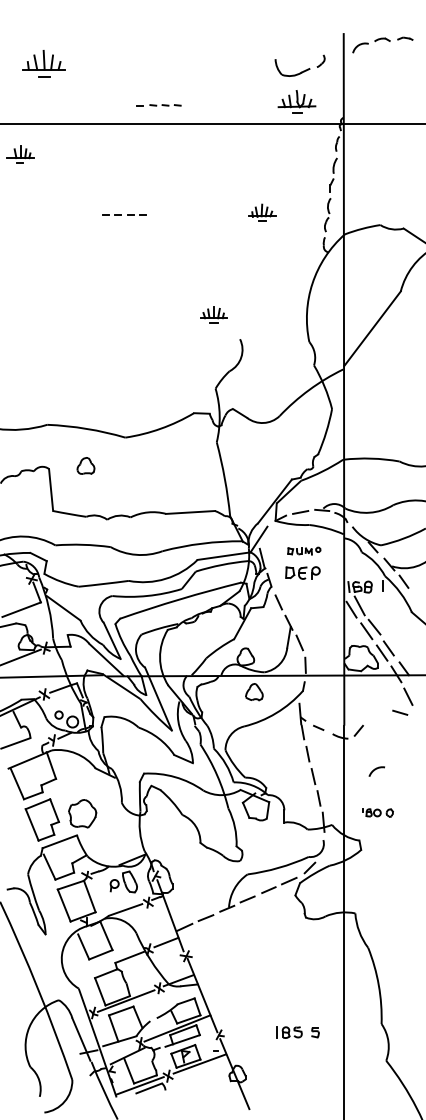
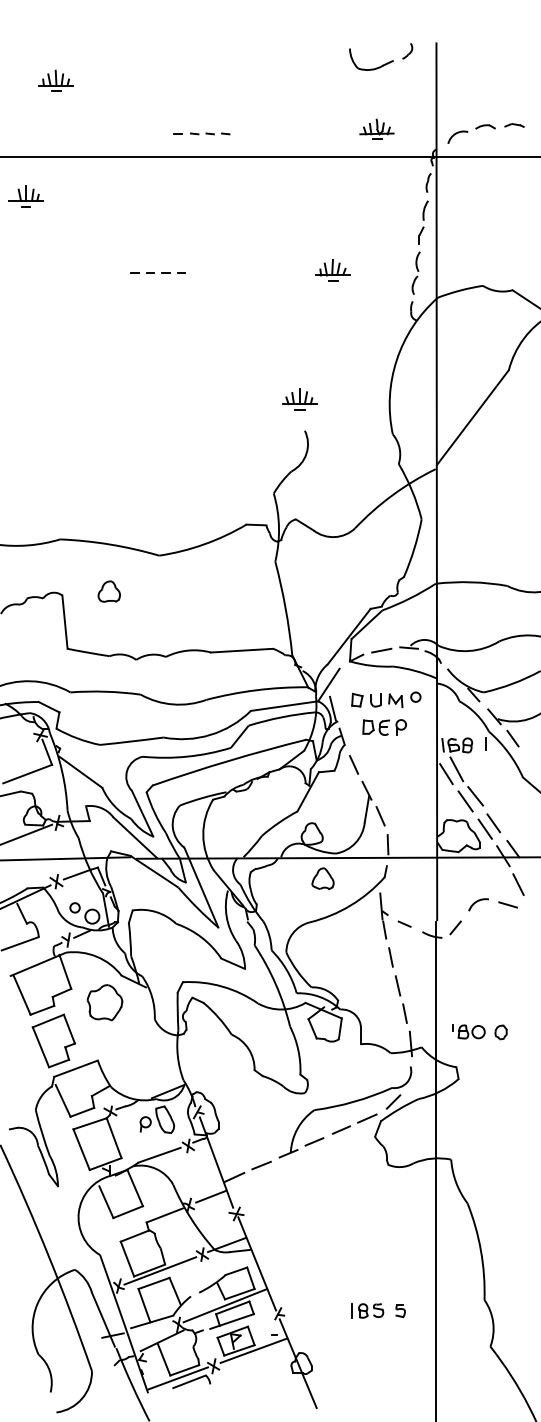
part: (382, 44) -> (485, 132), moved
part: (43, 63) -> (55, 80), size x0.62
part: (301, 71) -> (382, 64), moved
part: (296, 101) -> (376, 128), size x0.71
part: (213, 314) -> (299, 399), moved
part: (304, 550) -> (386, 698), size x1.67
arc: (375, 770) -> (476, 903), moved
part: (378, 812) -> (480, 1031), size x1.43
part: (82, 813) -> (104, 1002), moved

